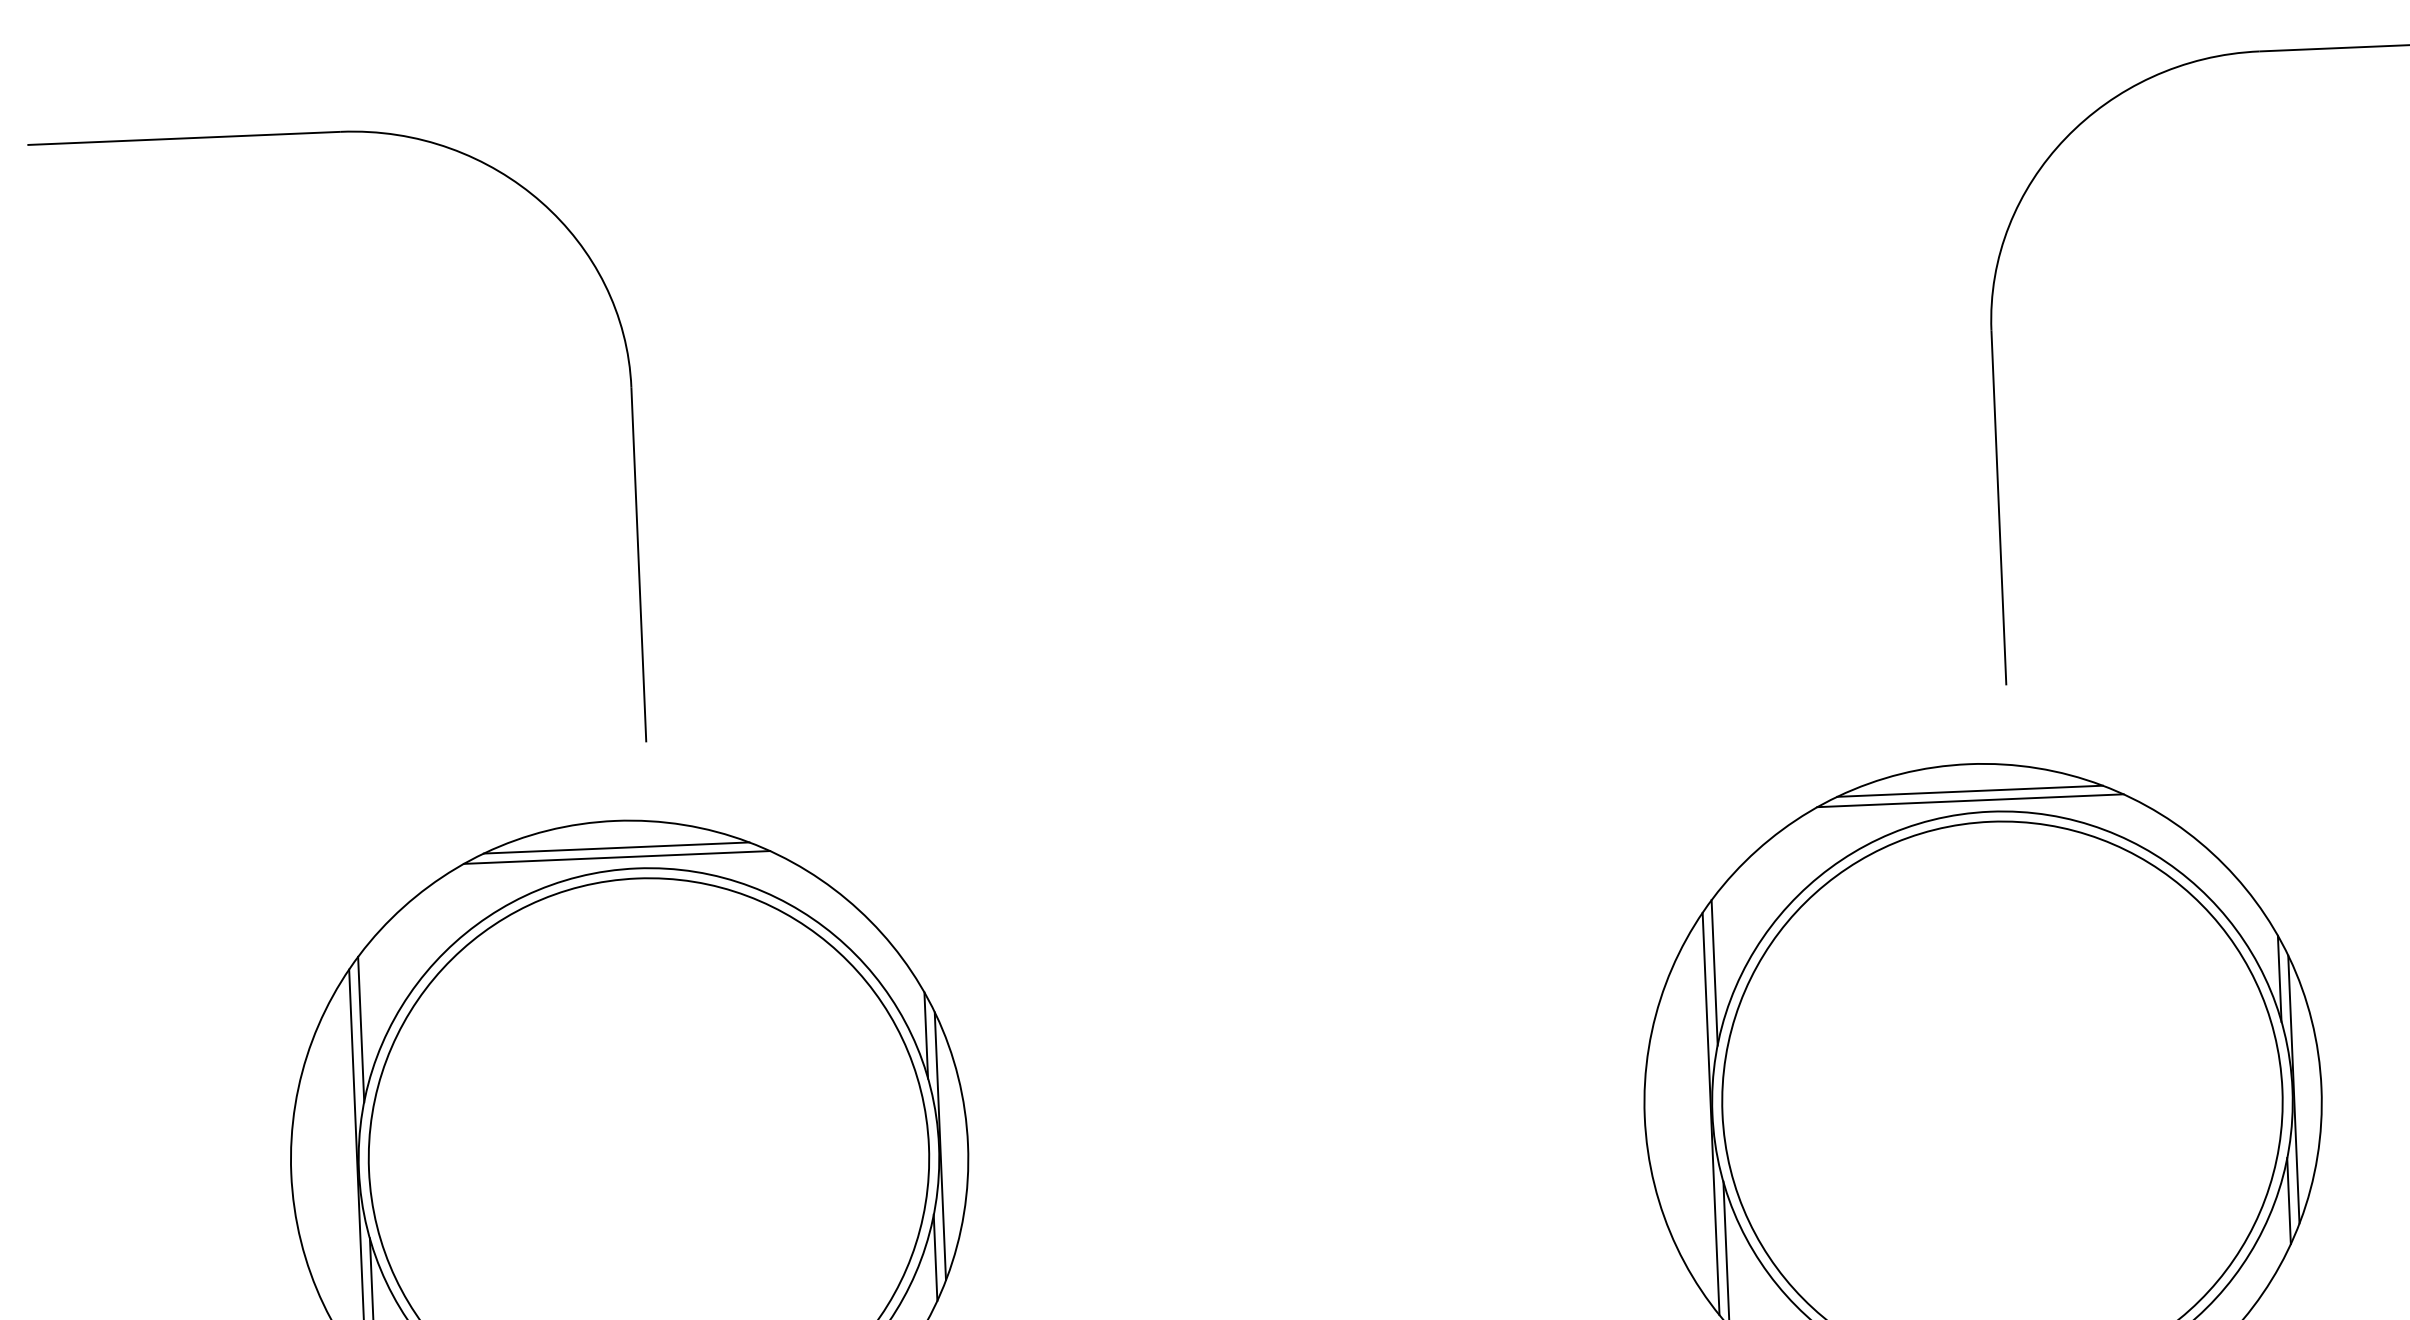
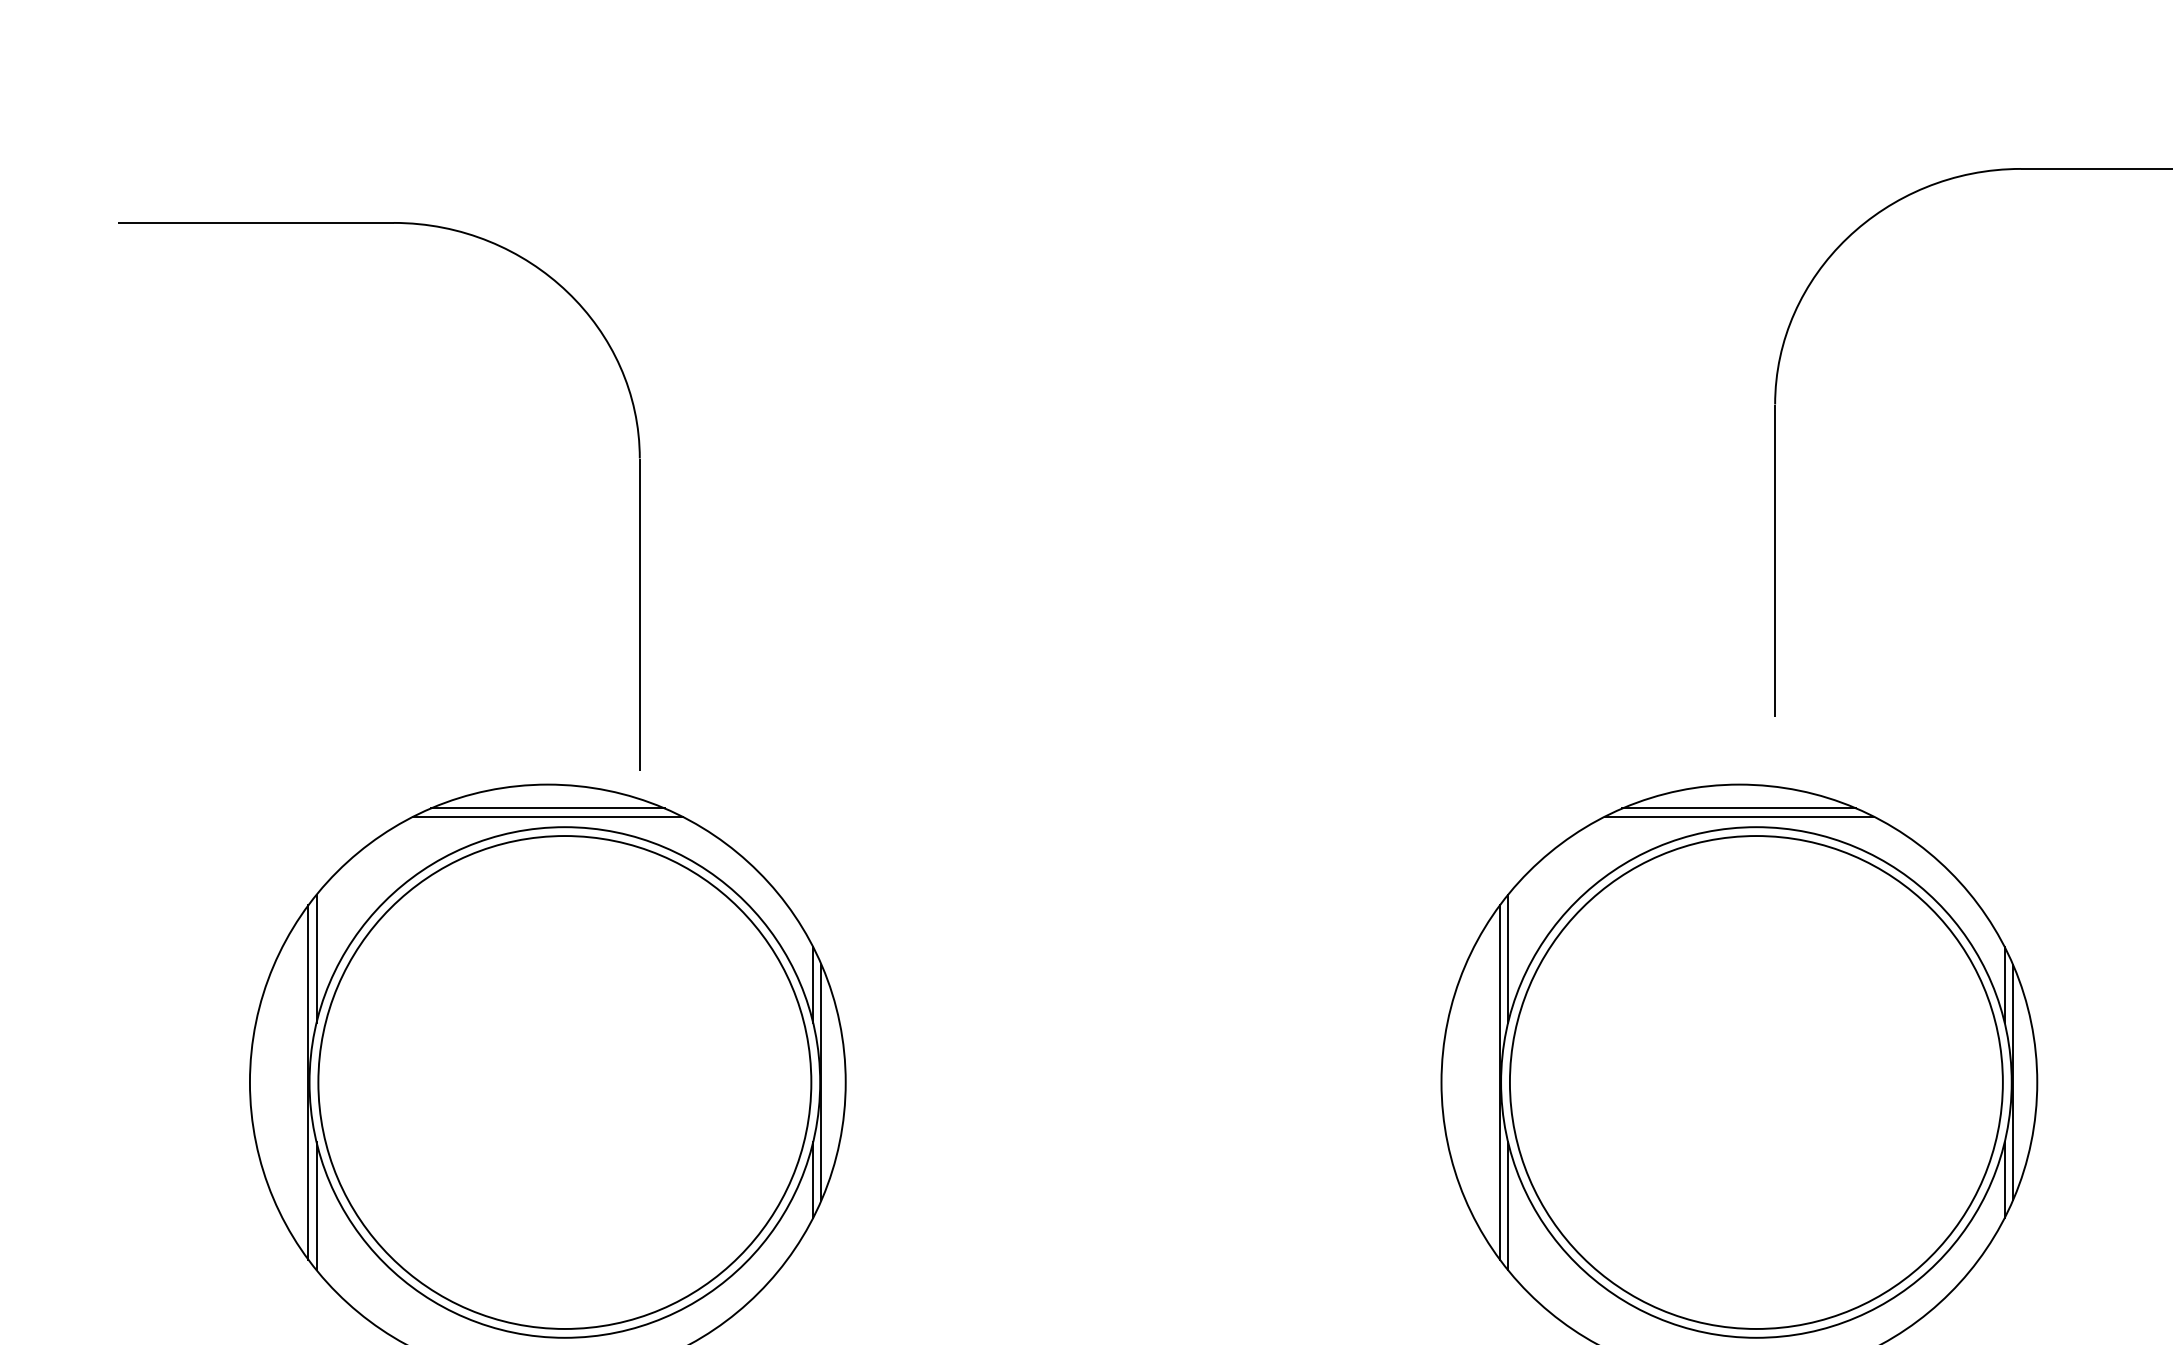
part: (632, 430) -> (639, 496), moved

